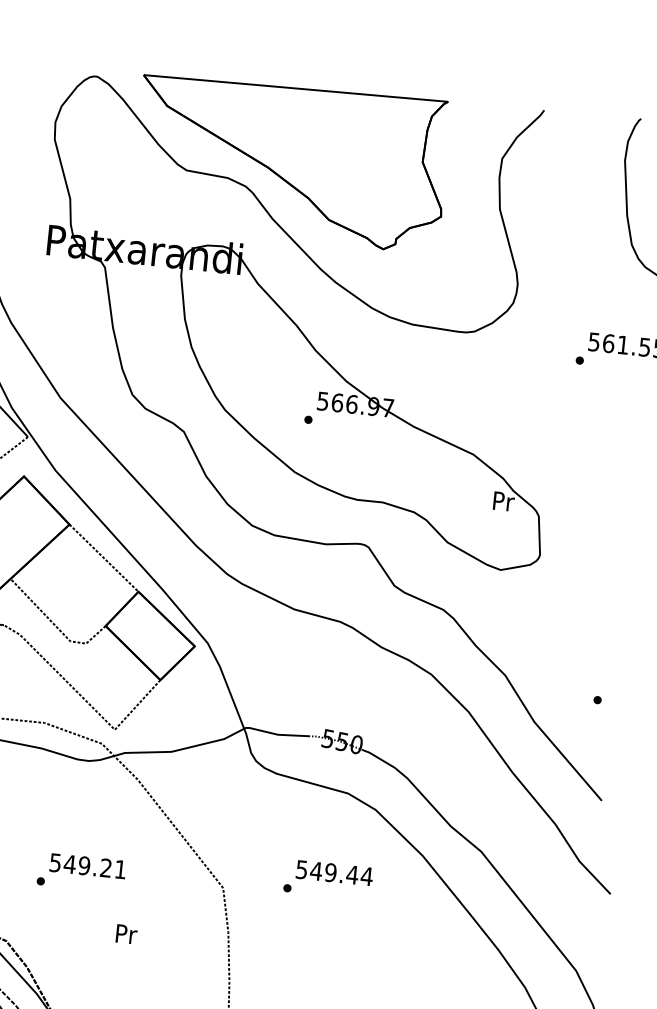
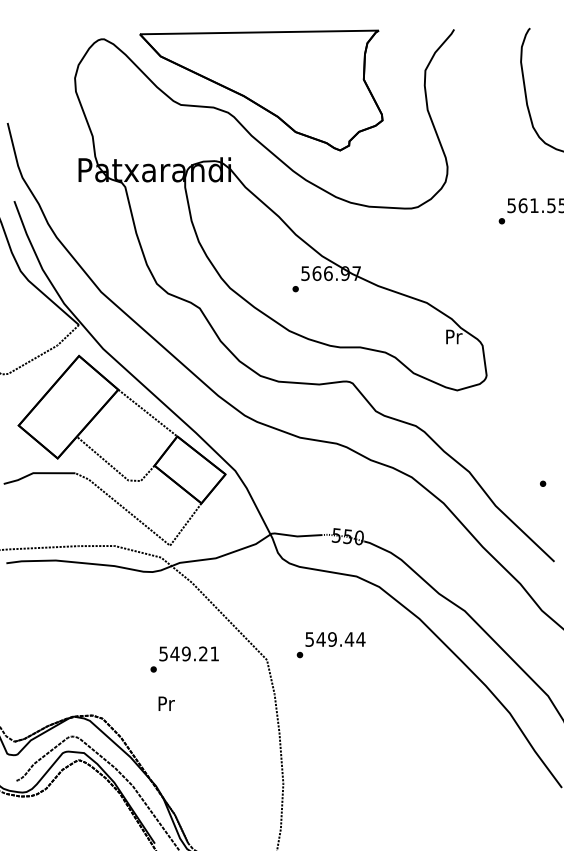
text: (81, 872) -> (184, 659), moved
text: (327, 880) -> (330, 645), moved
text: (126, 933) -> (166, 703), moved

